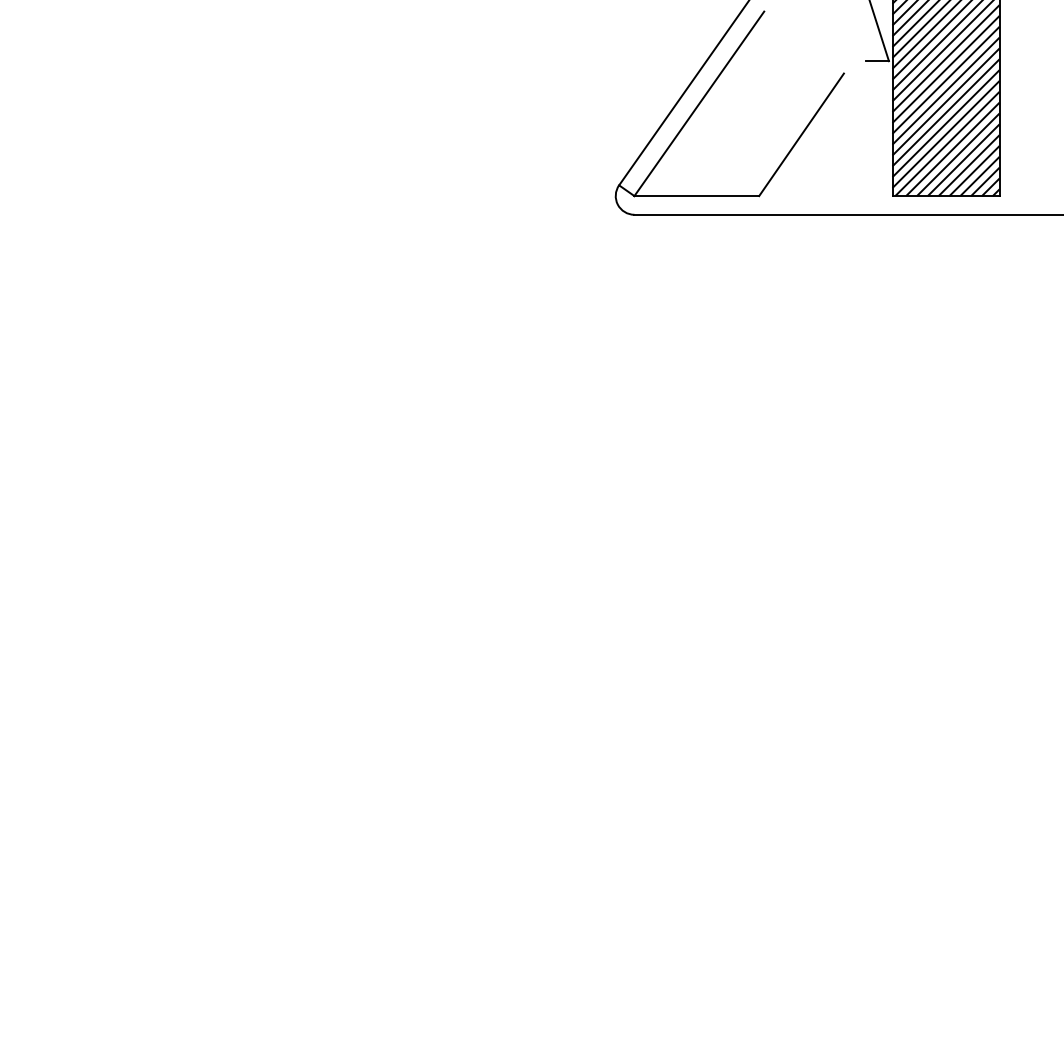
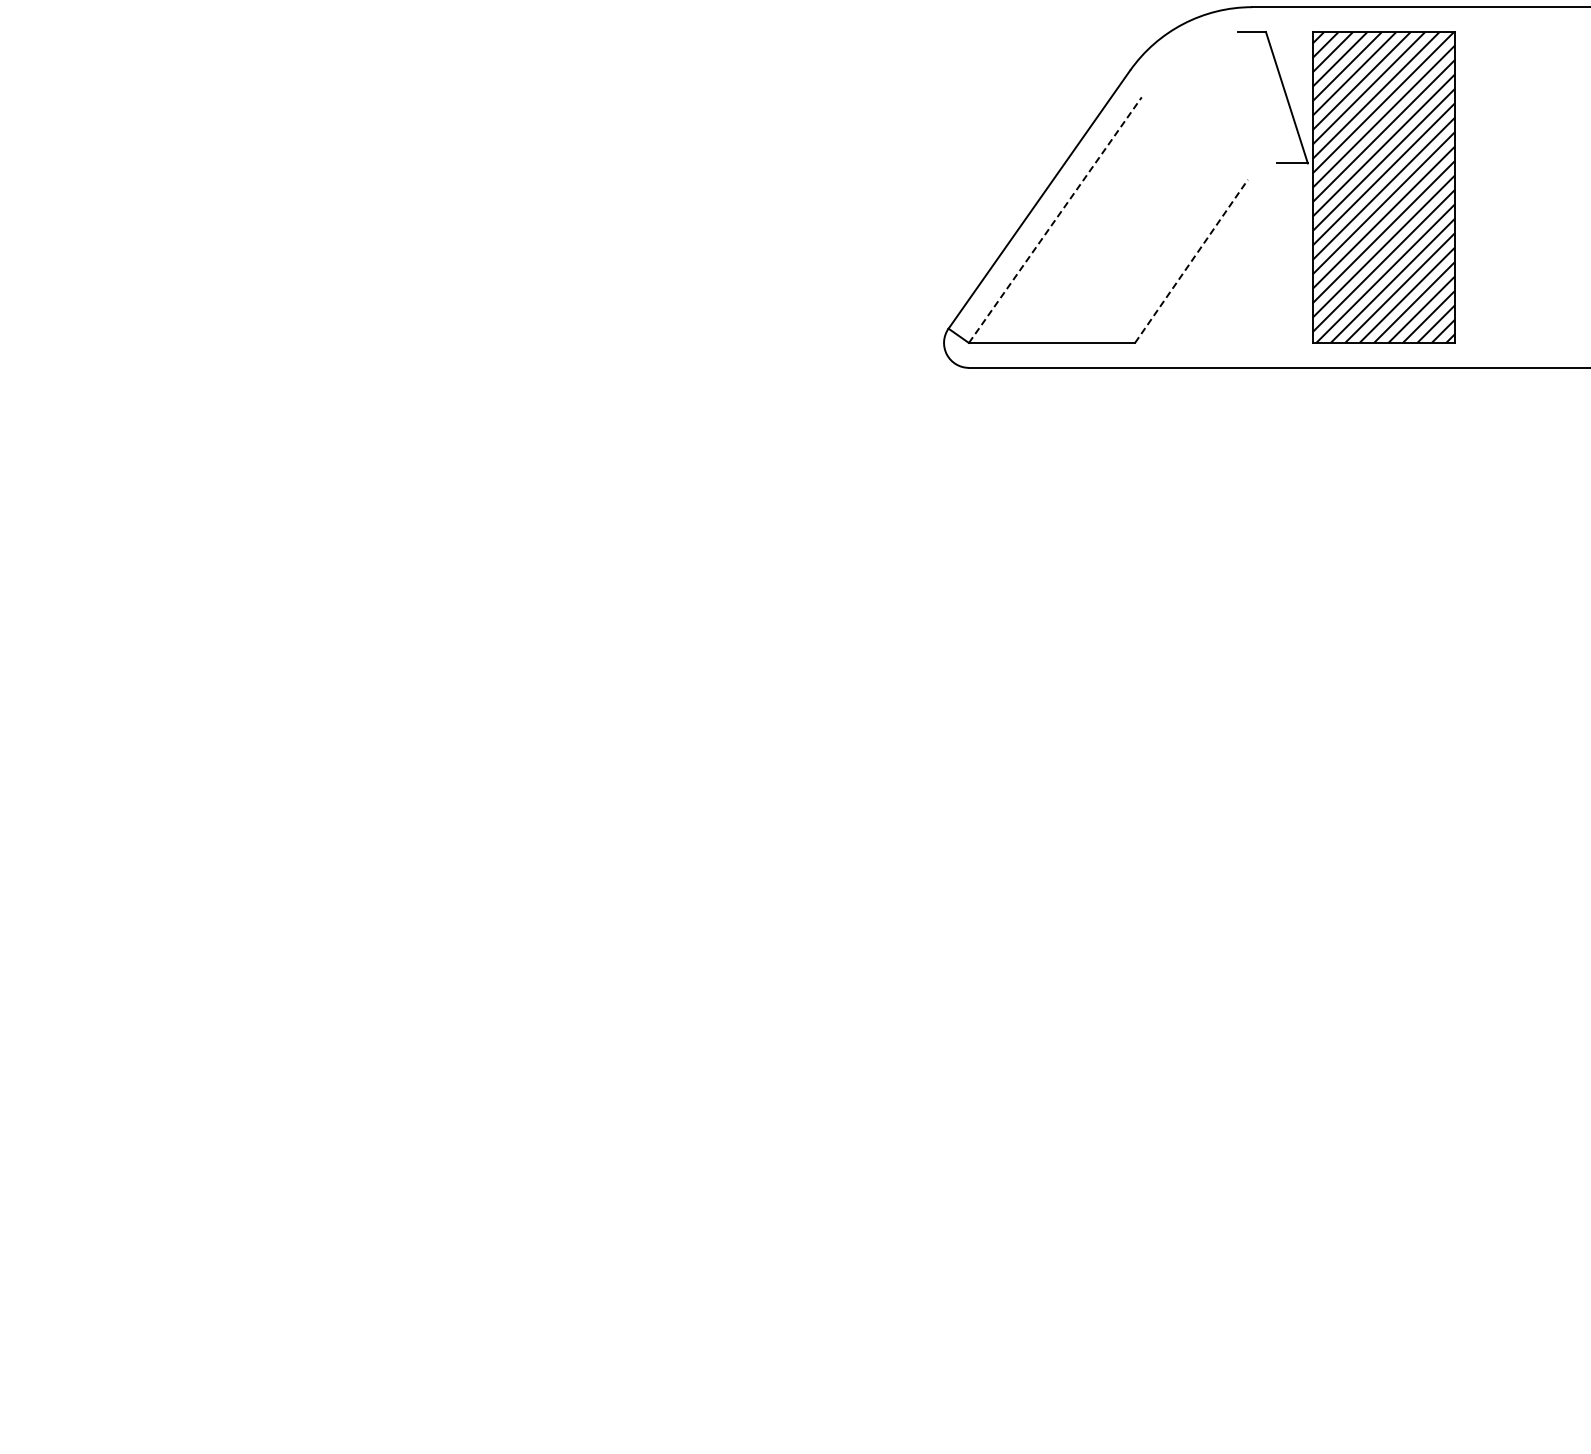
line: (699, 103) -> (1055, 219), solid -> dashed
line: (801, 134) -> (1191, 261), solid -> dashed

